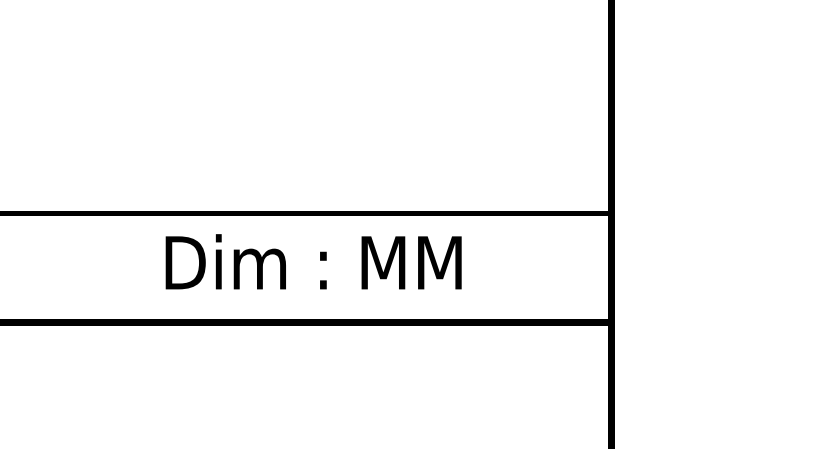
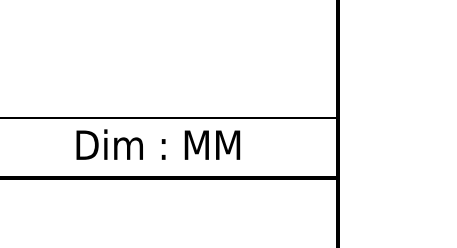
text: (313, 261) -> (158, 144), moved

